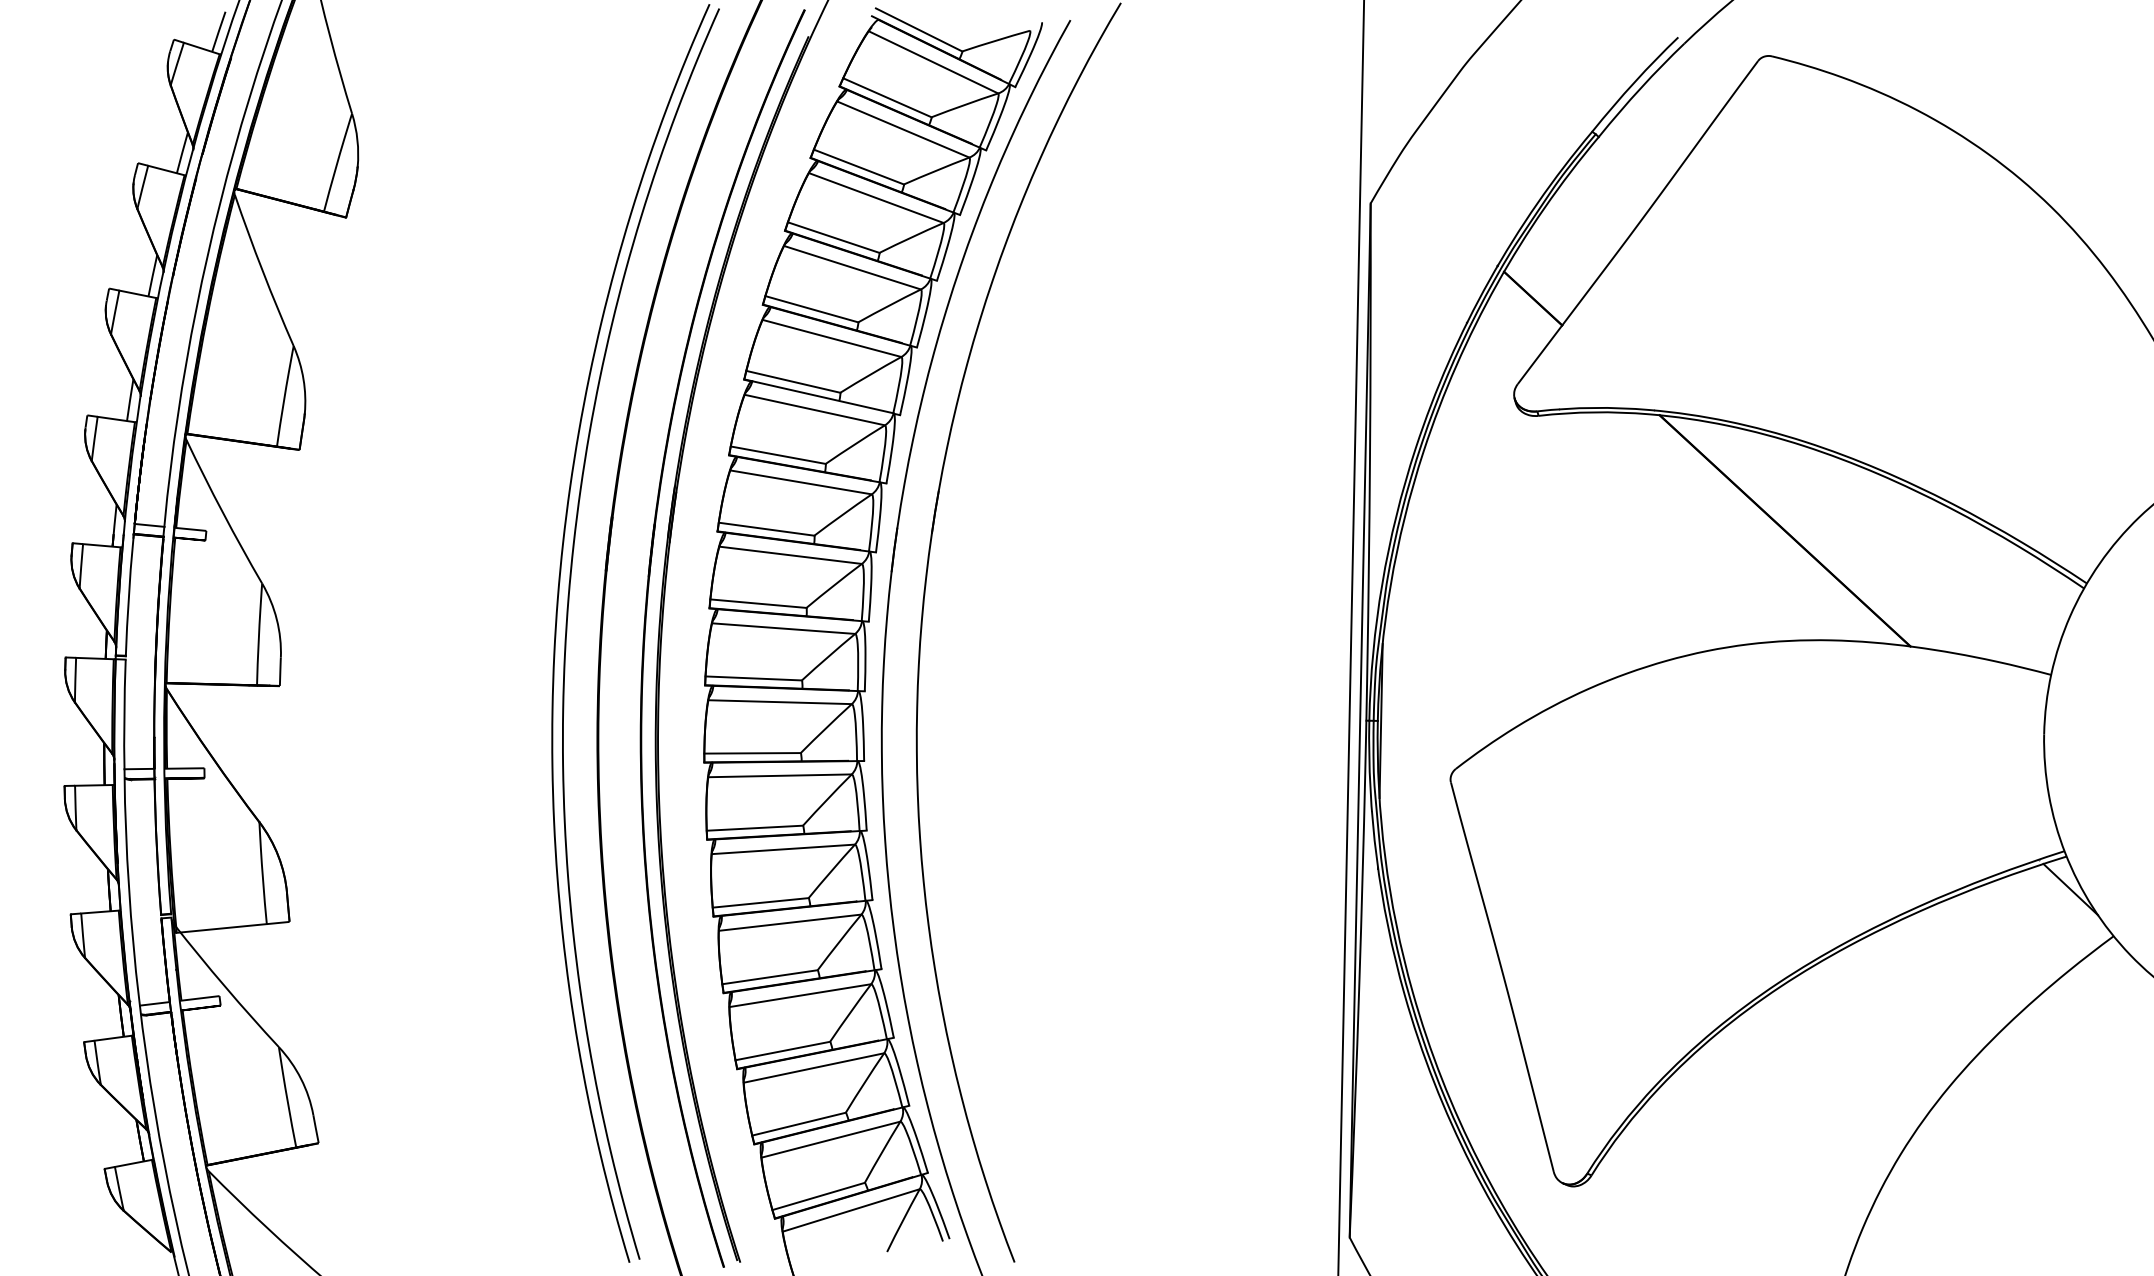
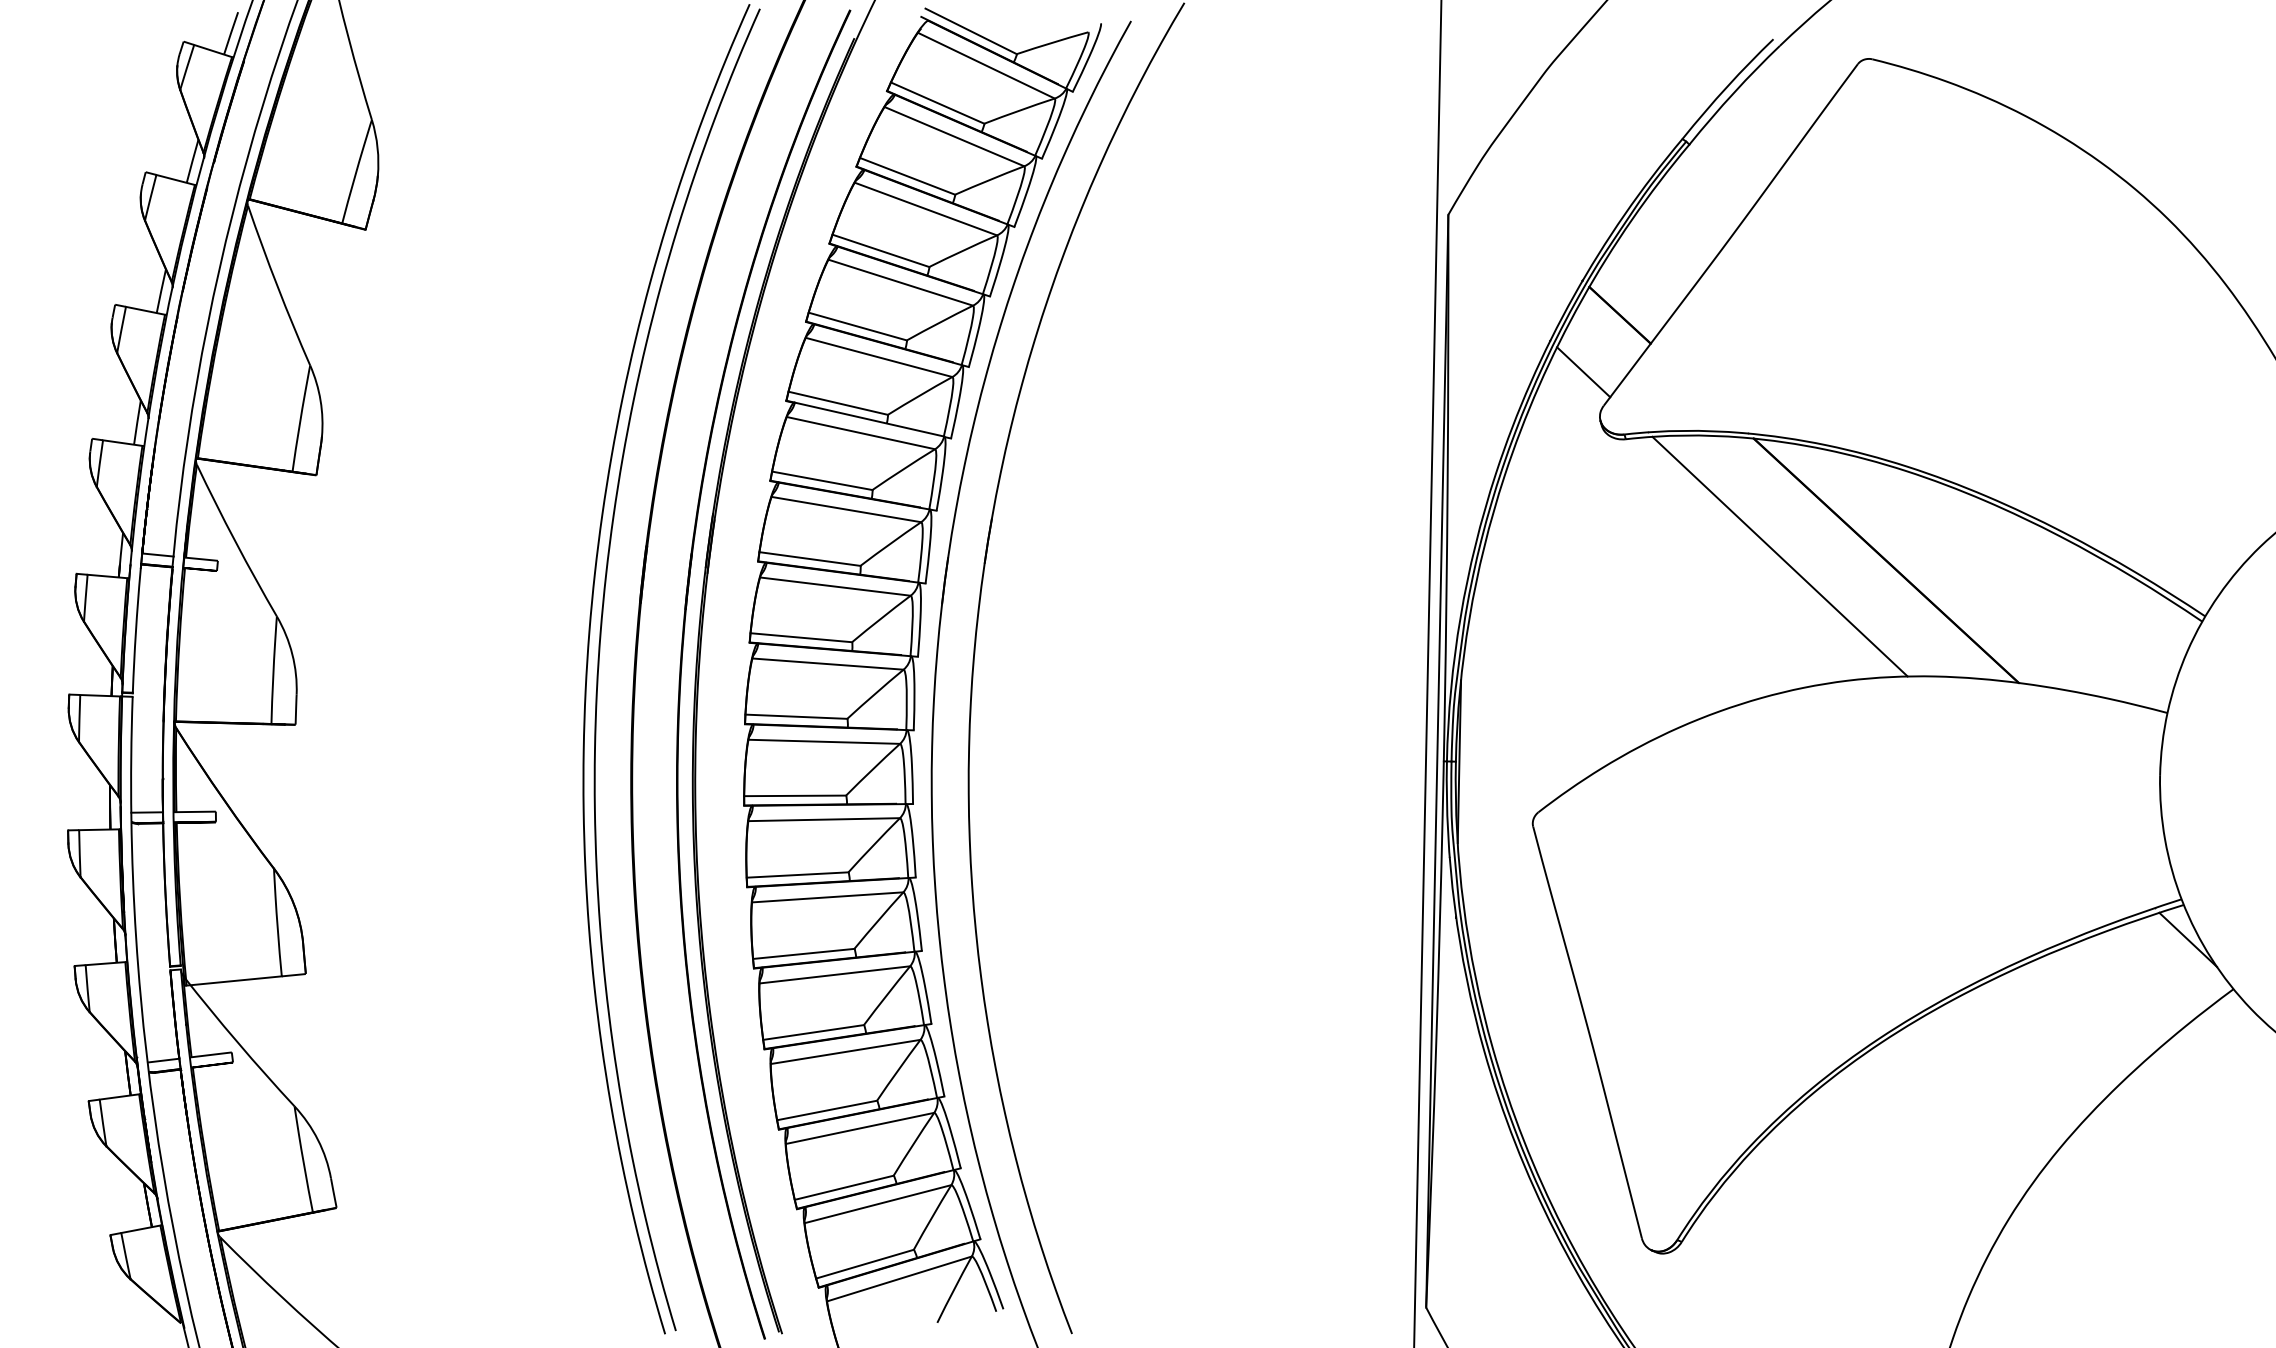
line: (1498, 352) -> (1583, 372), added
line: (1684, 526) -> (1780, 556), added

